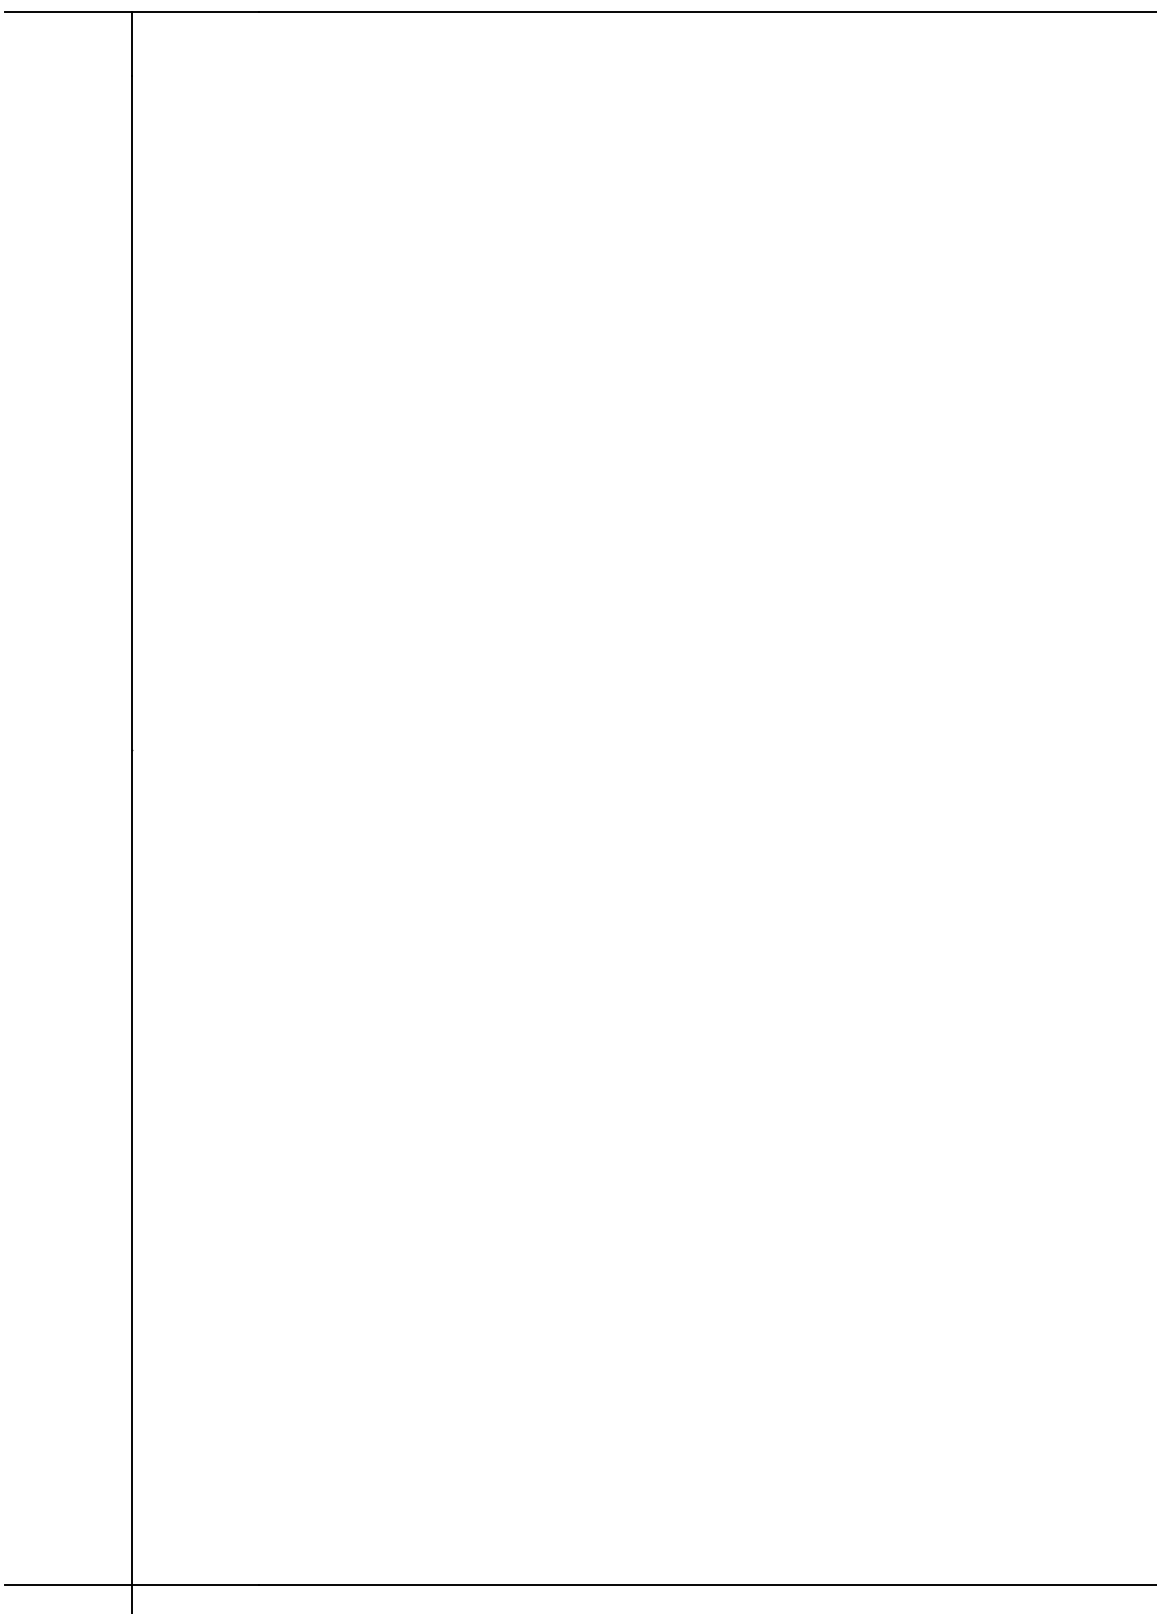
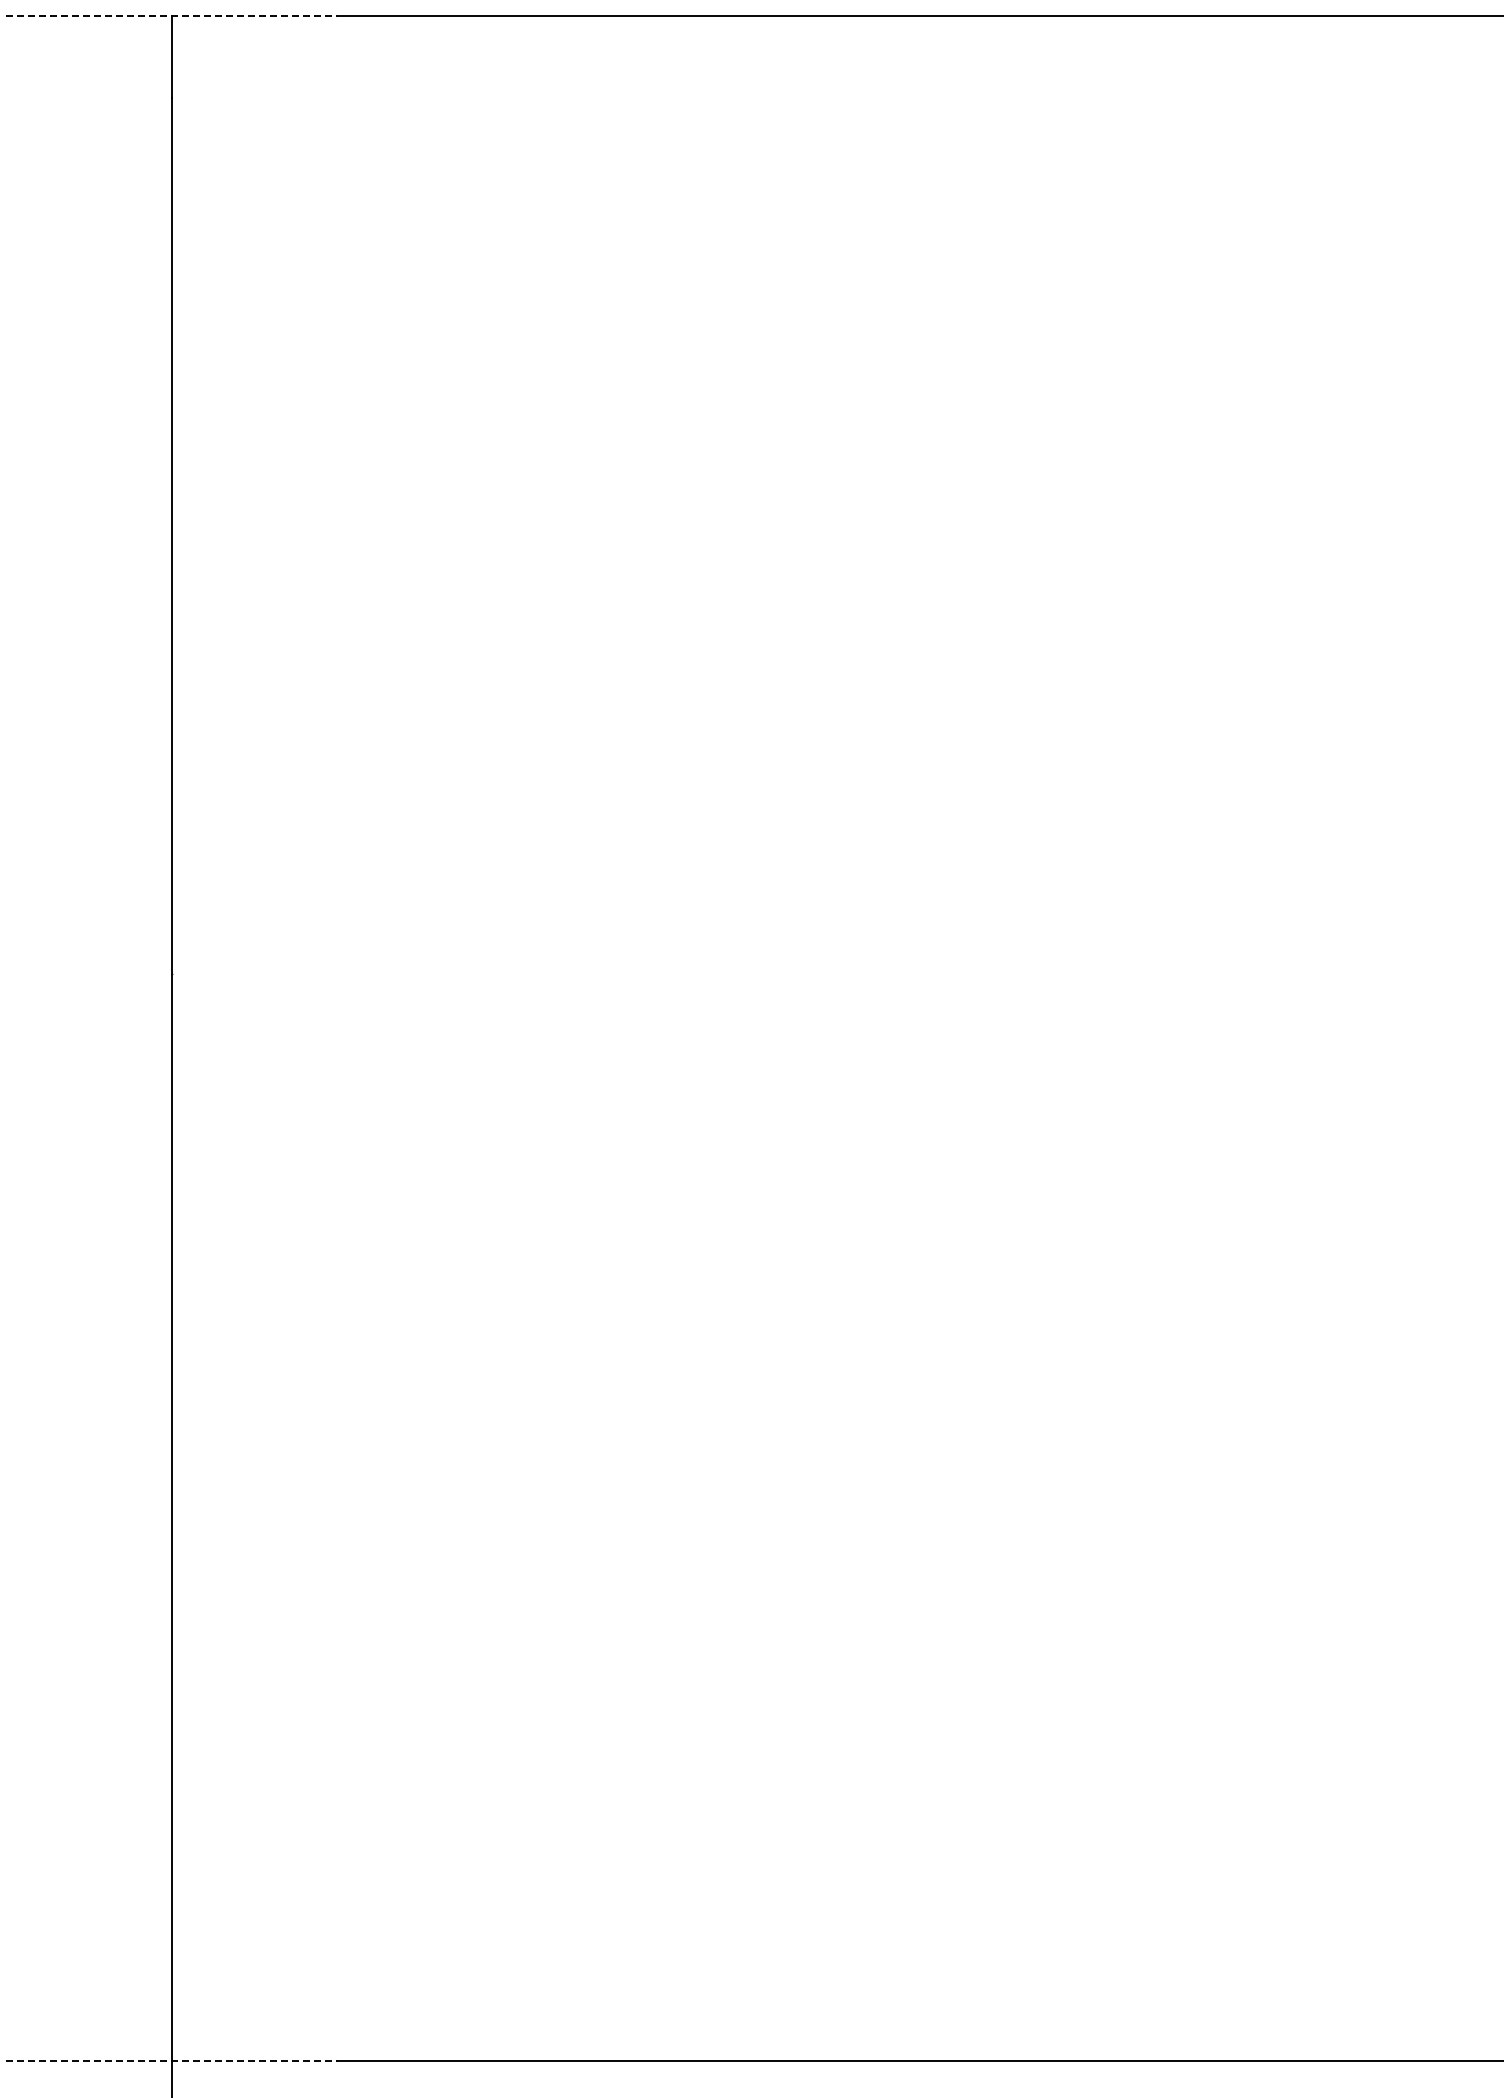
line: (132, 12) -> (172, 15), solid -> dashed
line: (132, 1584) -> (172, 2060), solid -> dashed

